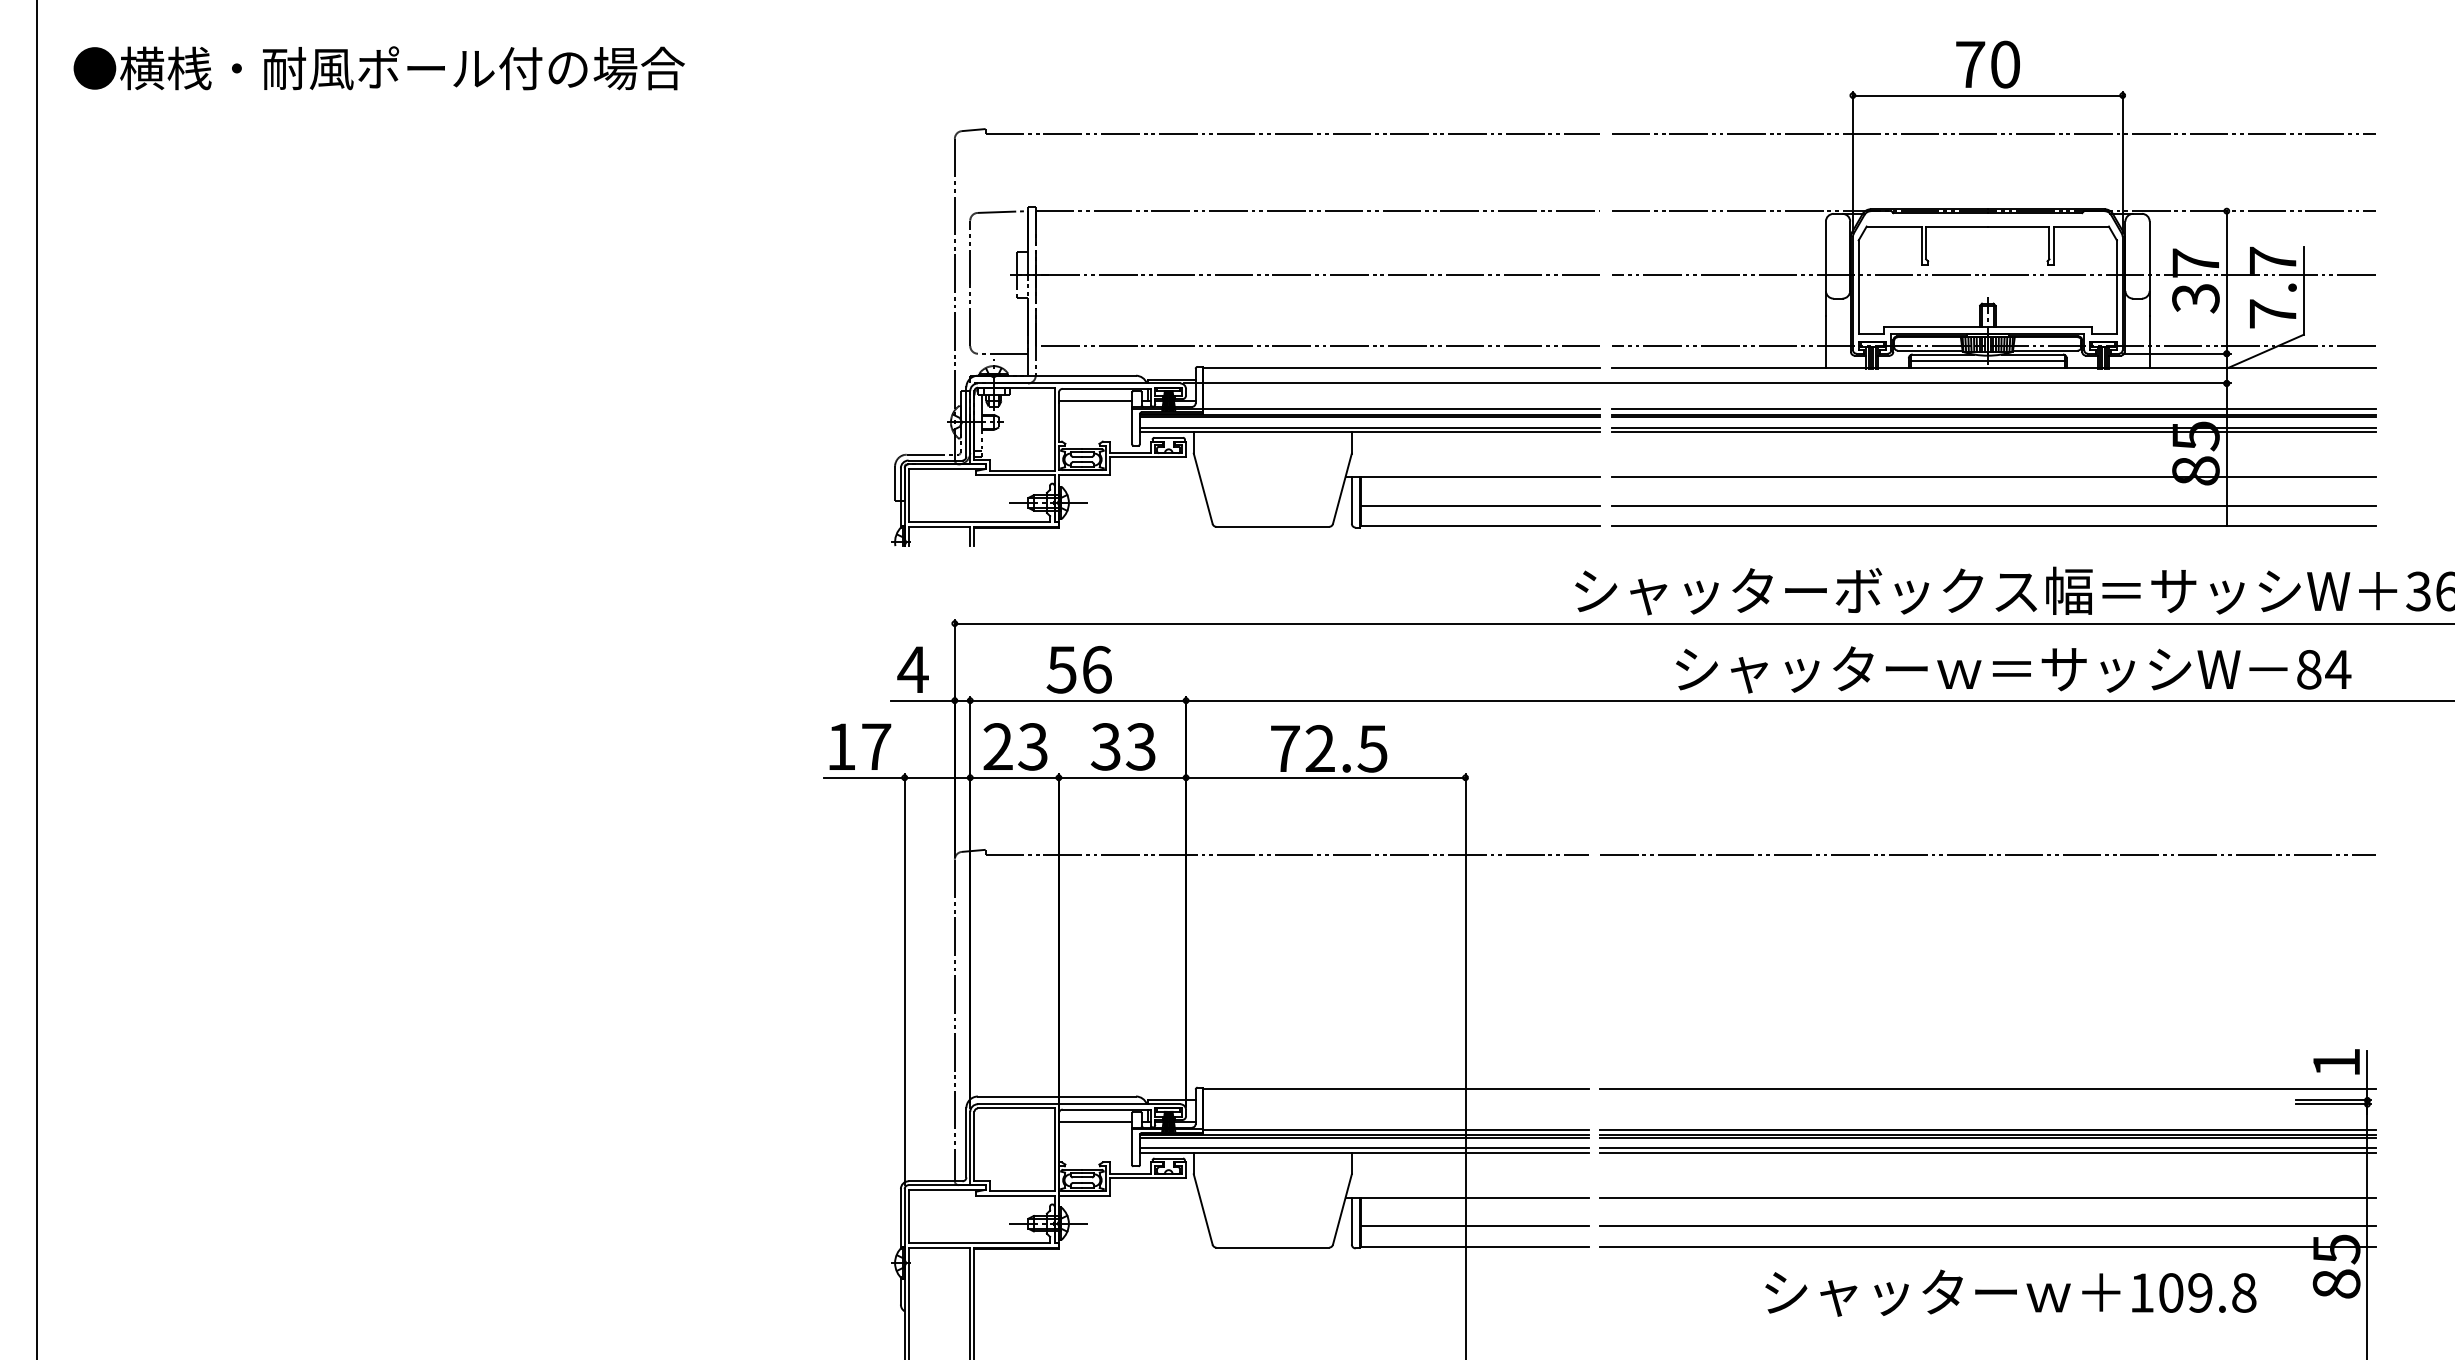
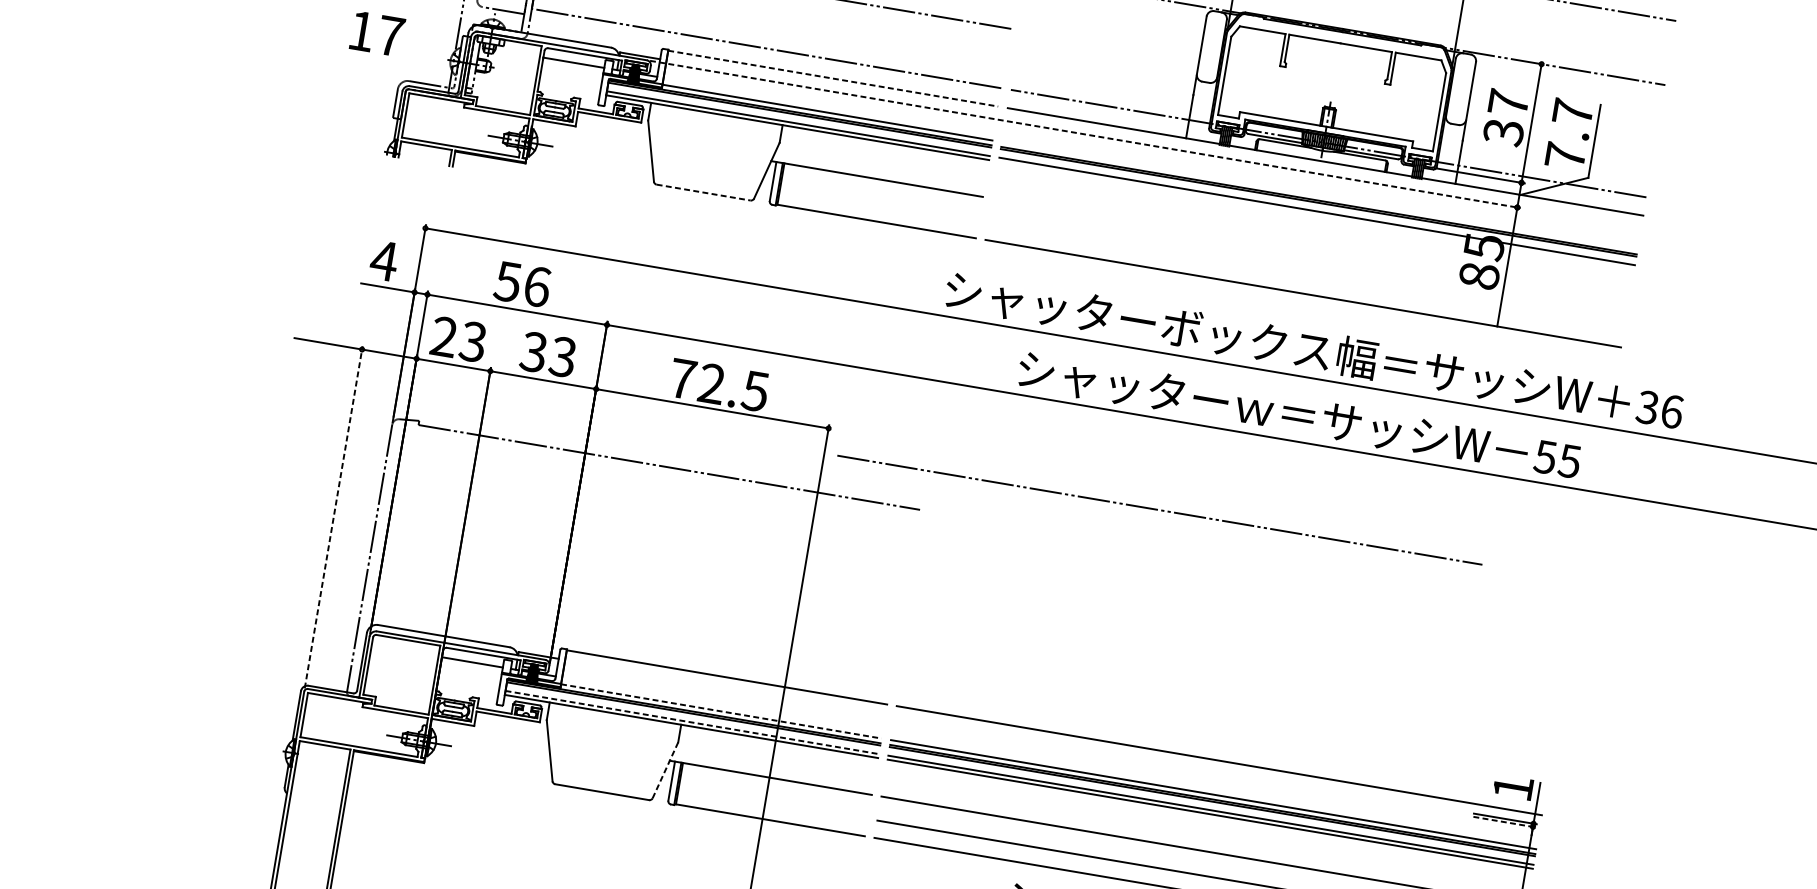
line: (1993, 274) -> (1338, 84), removed
line: (1987, 360) -> (1321, 154), removed
line: (1402, 368) -> (833, 79), solid -> dashed
line: (1707, 383) -> (1085, 134), solid -> dashed
line: (1993, 408) -> (1319, 195), removed
line: (1993, 432) -> (1316, 215), removed
line: (1993, 476) -> (1310, 252), removed
line: (1480, 505) -> (879, 204), removed
line: (1993, 505) -> (1306, 276), removed
line: (1273, 526) -> (704, 192), solid -> dashed
text: (2323, 669) -> (1557, 459), 84 -> 55
text: (860, 746) -> (377, 33), moved
line: (1985, 854) -> (1158, 509), moved
line: (904, 979) -> (333, 517), solid -> dashed
line: (2333, 1104) -> (1504, 822), solid -> dashed
line: (1395, 1129) -> (720, 711), solid -> dashed
line: (1364, 1148) -> (692, 722), solid -> dashed
line: (1342, 1210) -> (665, 771), solid -> dashed
line: (1474, 1226) -> (772, 803), removed

